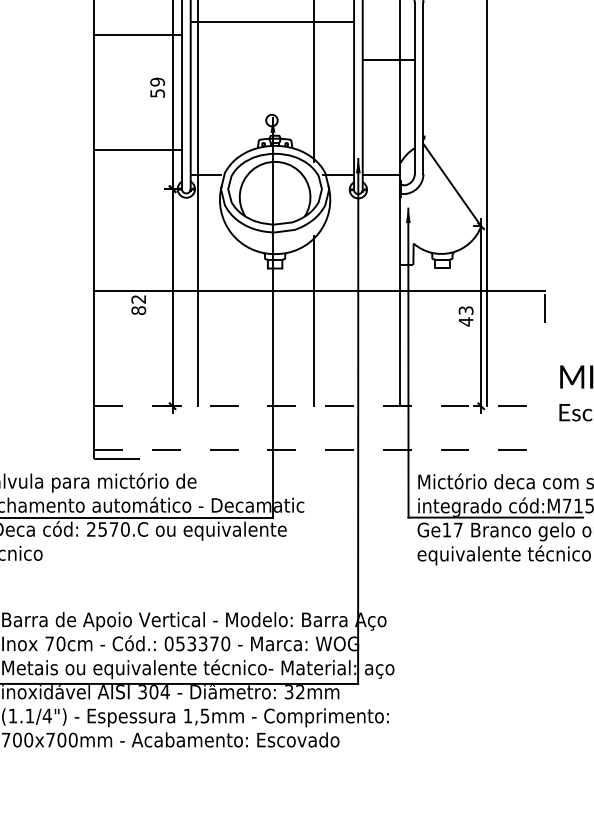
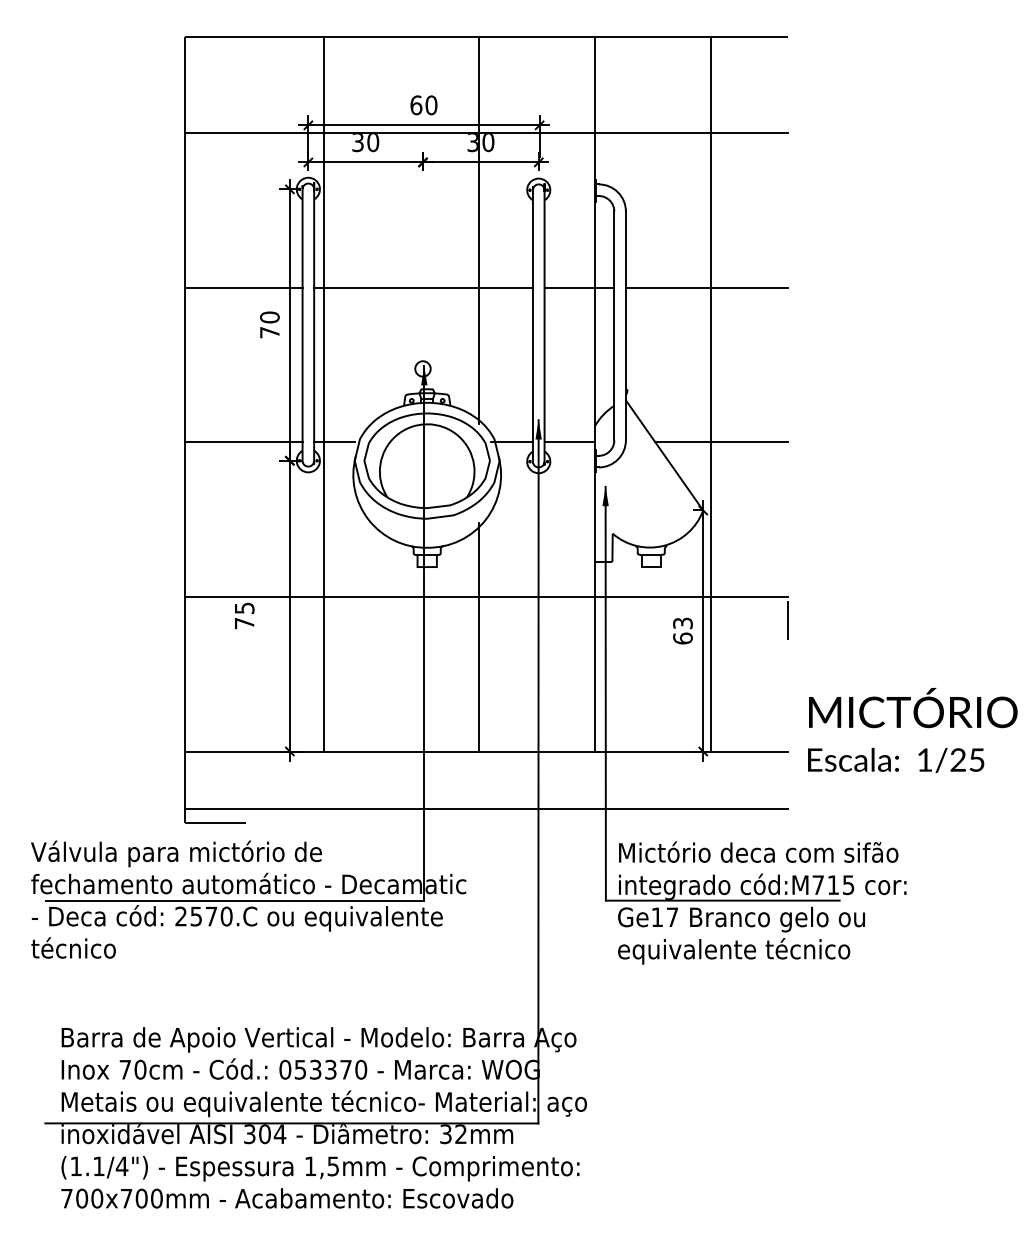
line: (272, 21) -> (423, 287), moved
line: (137, 35) -> (243, 287), moved
line: (483, 59) -> (706, 287), added
text: (157, 87) -> (269, 324), 59 -> 70
line: (137, 150) -> (243, 442), moved
line: (494, 175) -> (721, 442), added
text: (138, 304) -> (244, 615), 82 -> 75
text: (465, 321) -> (682, 638), 43 -> 63
line: (319, 406) -> (486, 751), dashed -> solid
line: (319, 449) -> (486, 809), dashed -> solid

